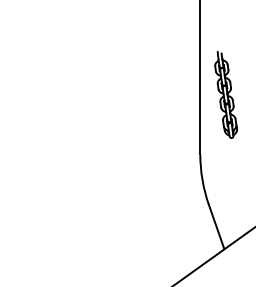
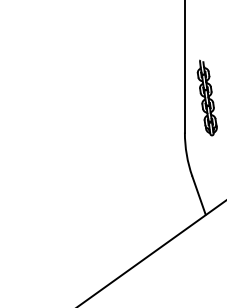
part: (225, 94) -> (206, 97), moved

